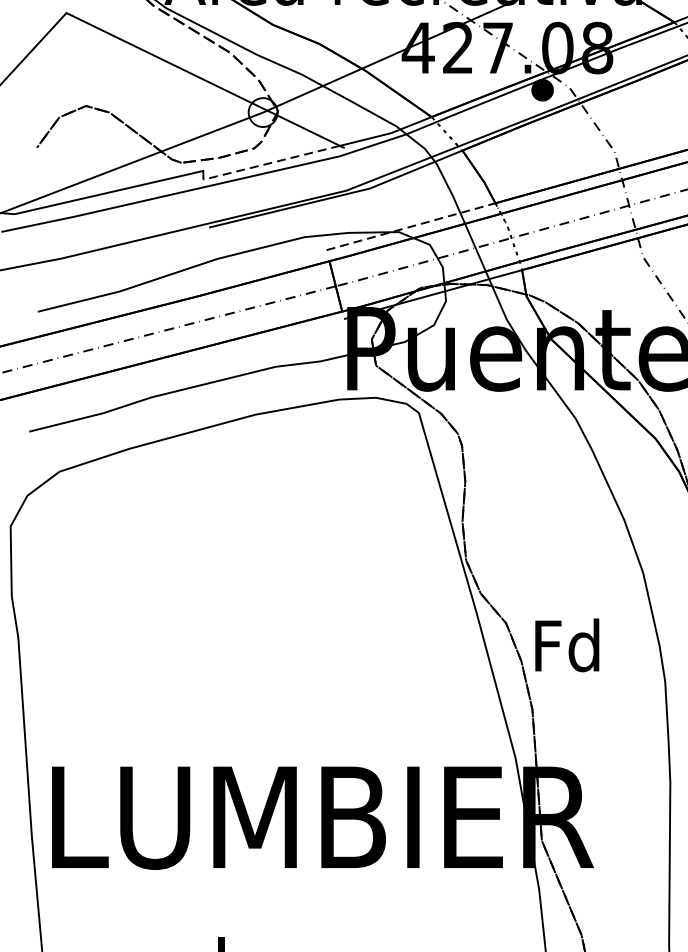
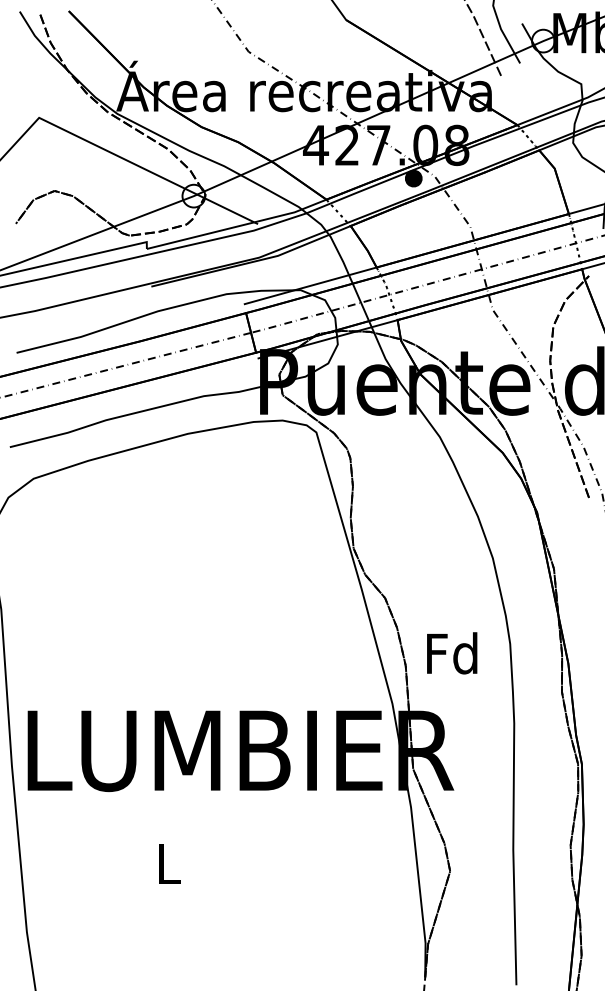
line: (271, 162) -> (200, 235), dashed -> solid
line: (411, 226) -> (310, 285), dashed -> solid
text: (567, 645) -> (452, 653), moved

